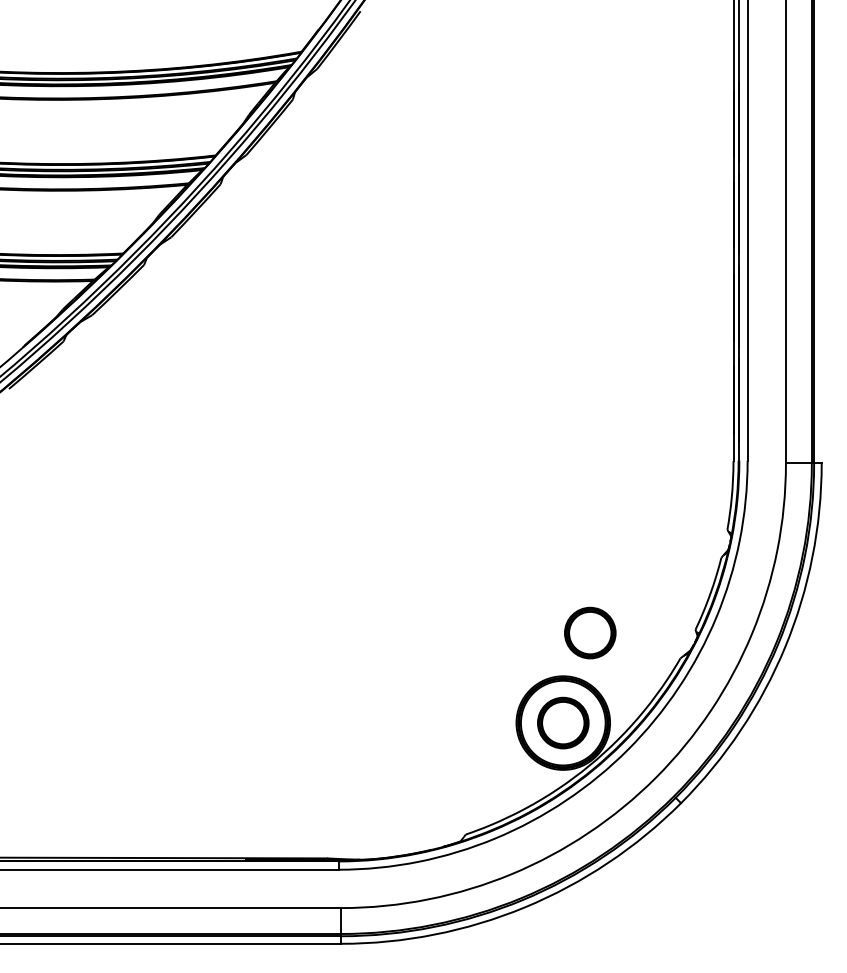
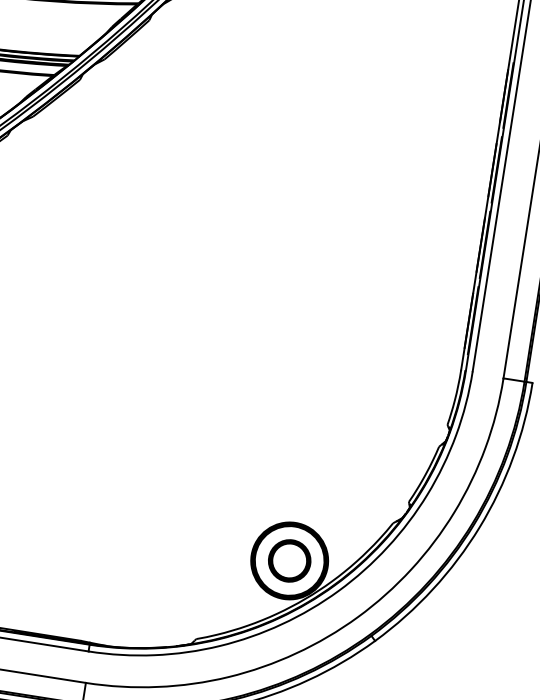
part: (590, 632) -> (323, 490), removed

